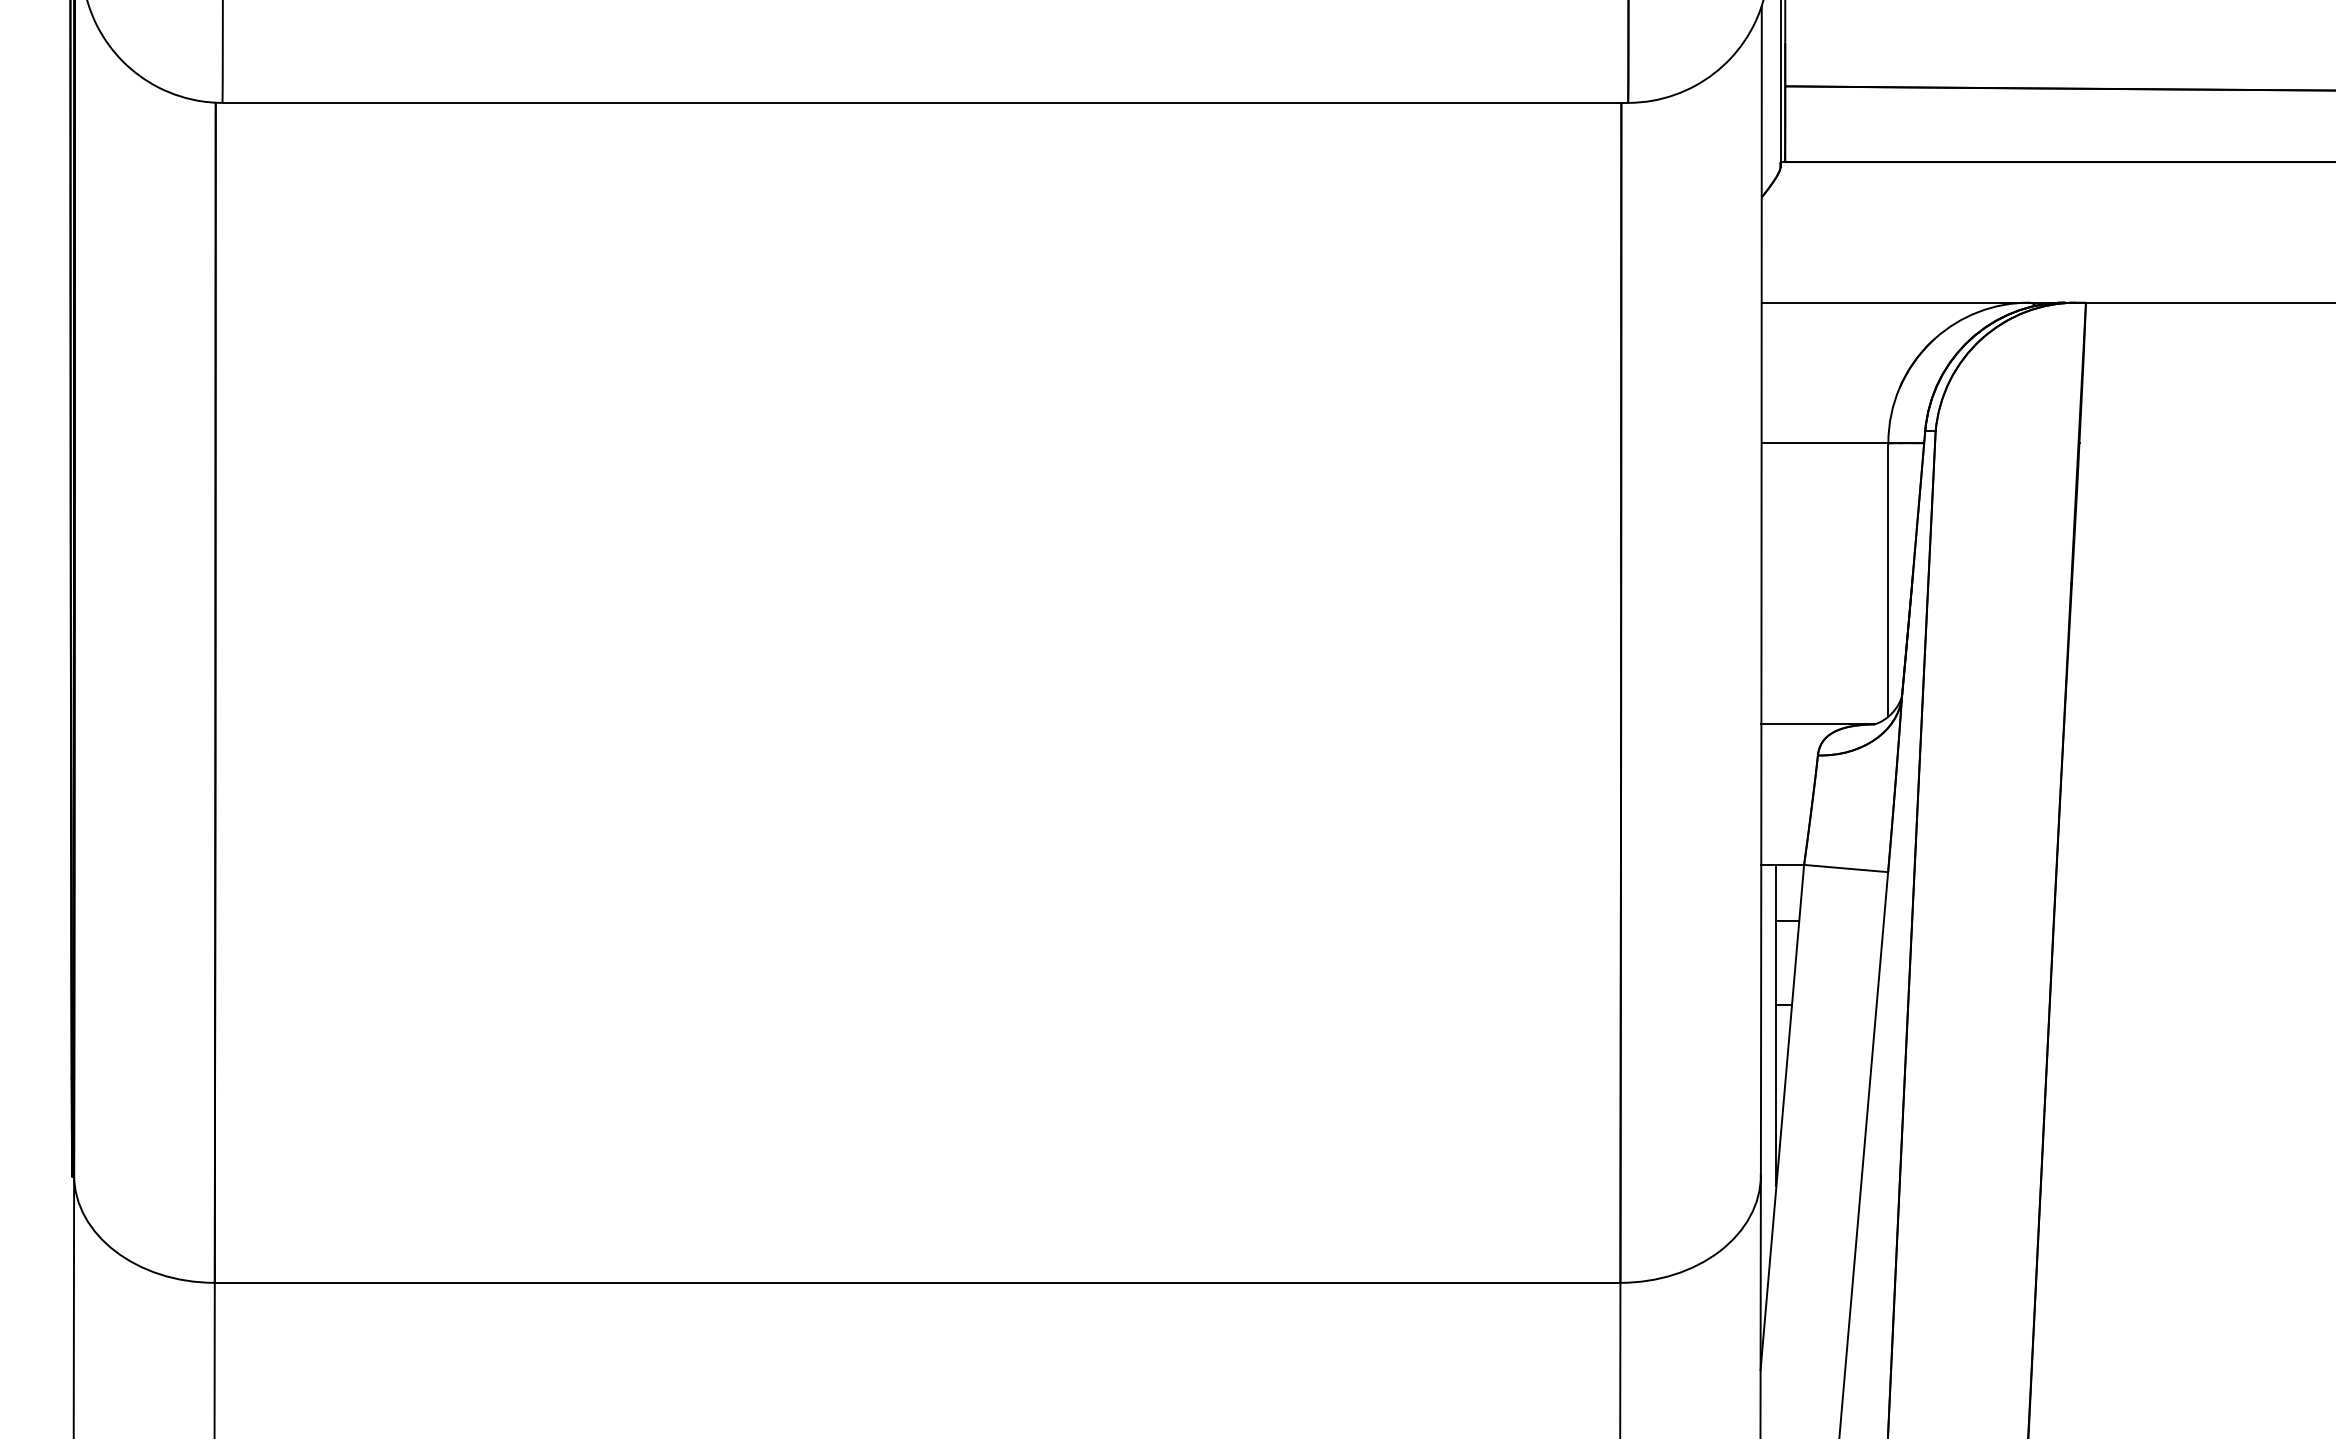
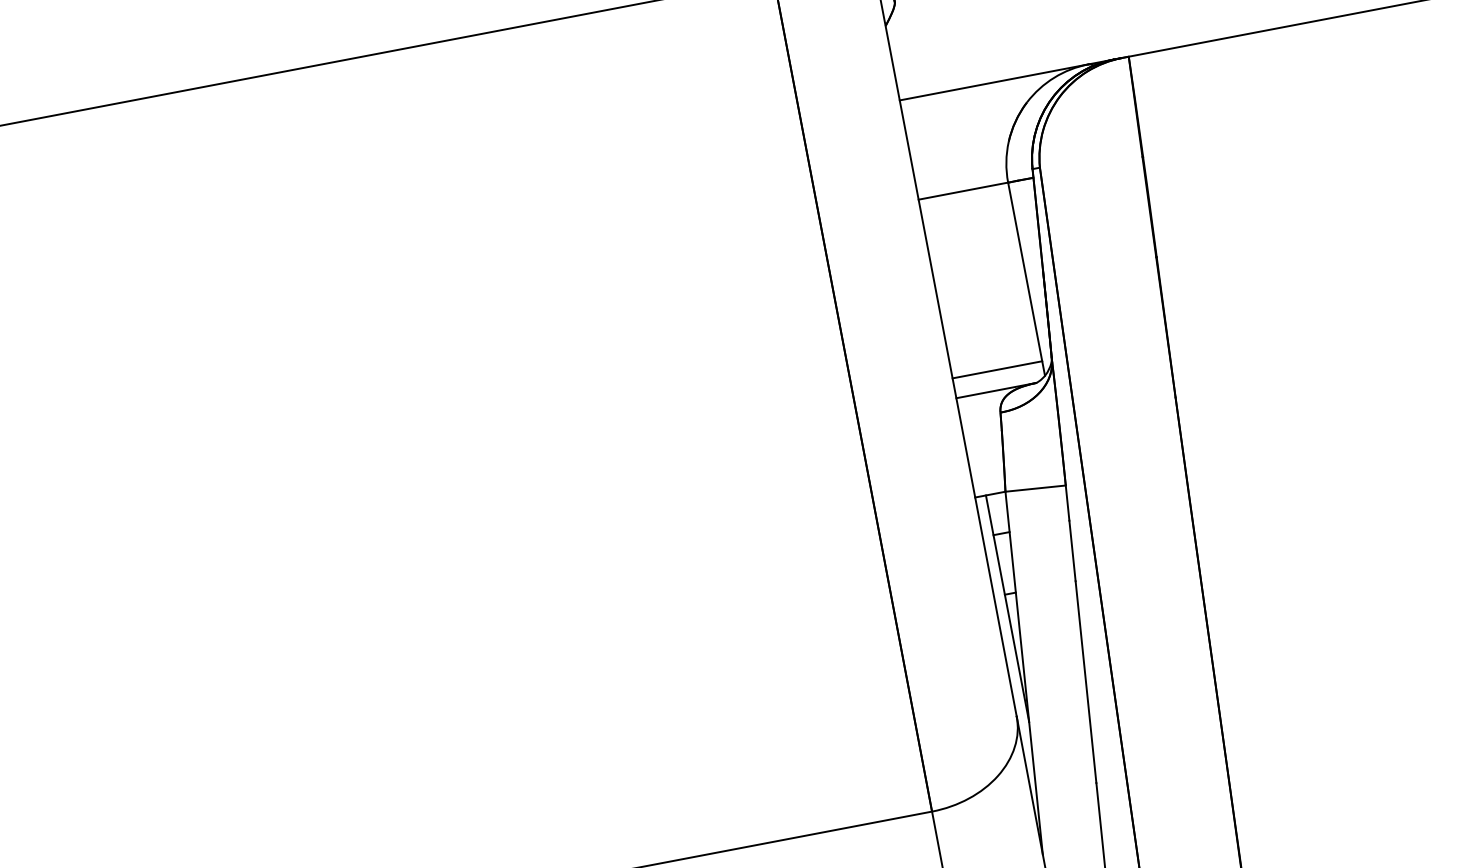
line: (1824, 696) -> (997, 370), added

